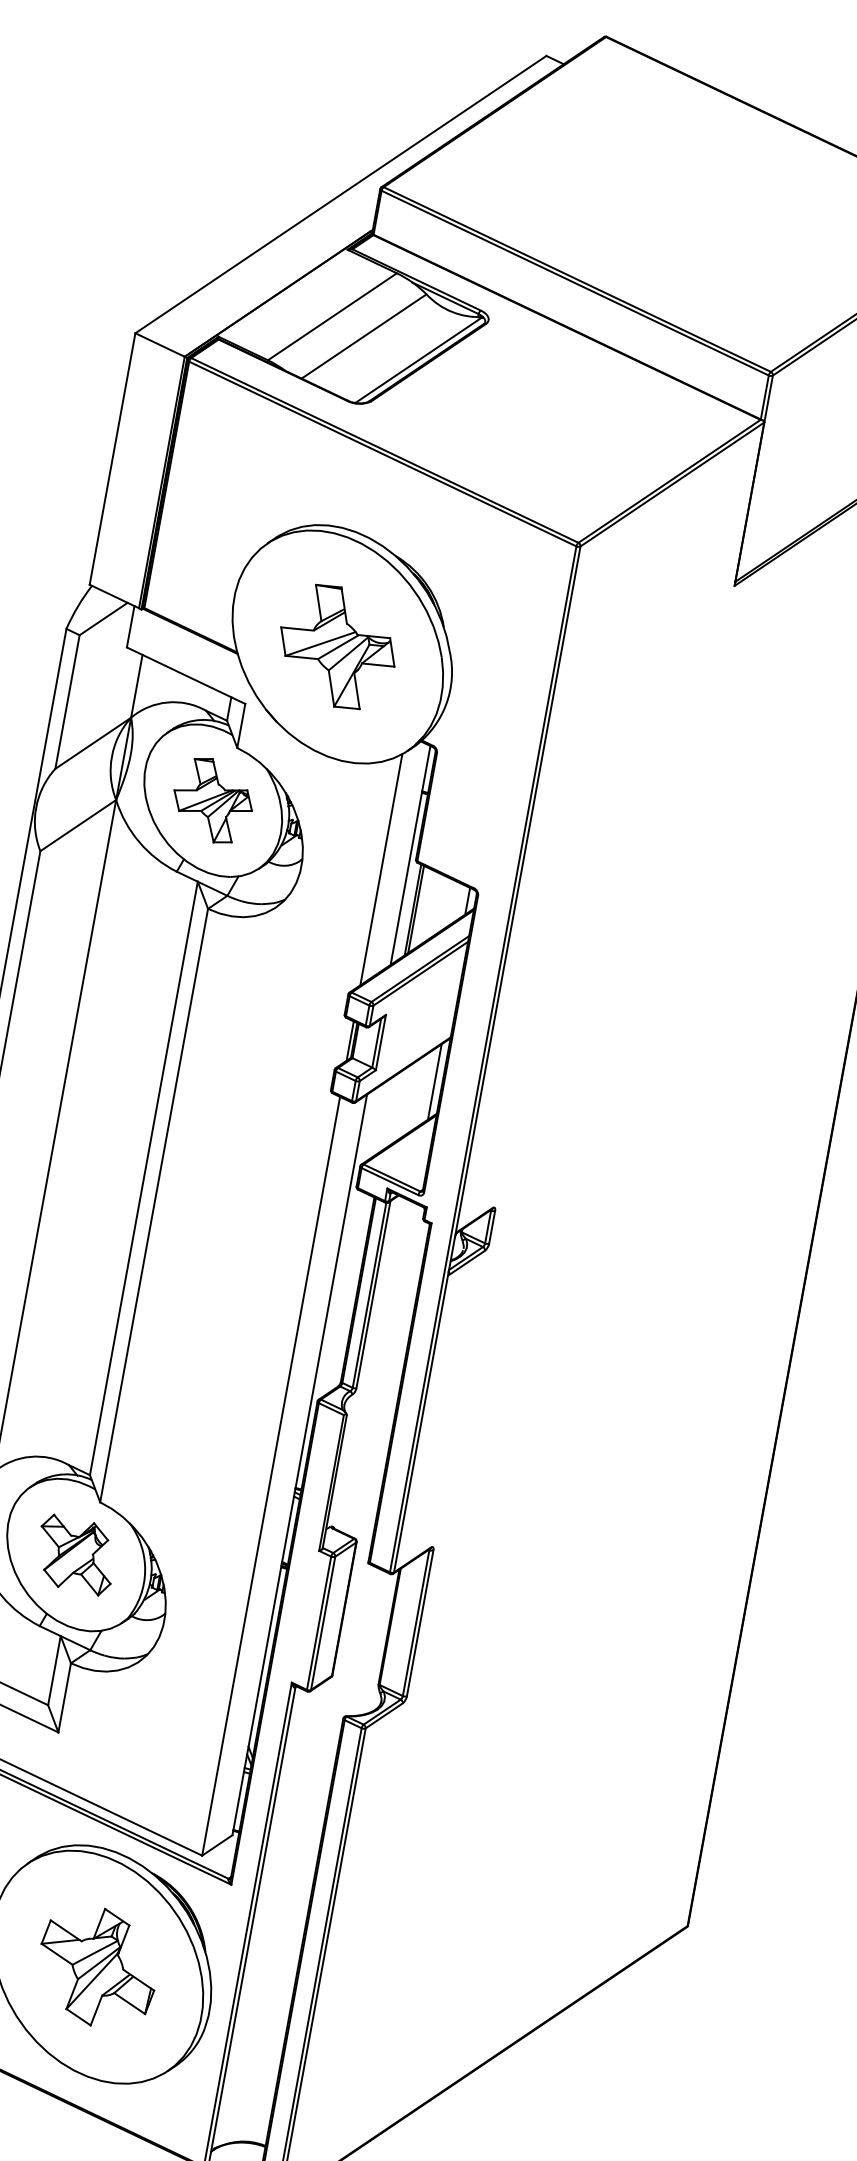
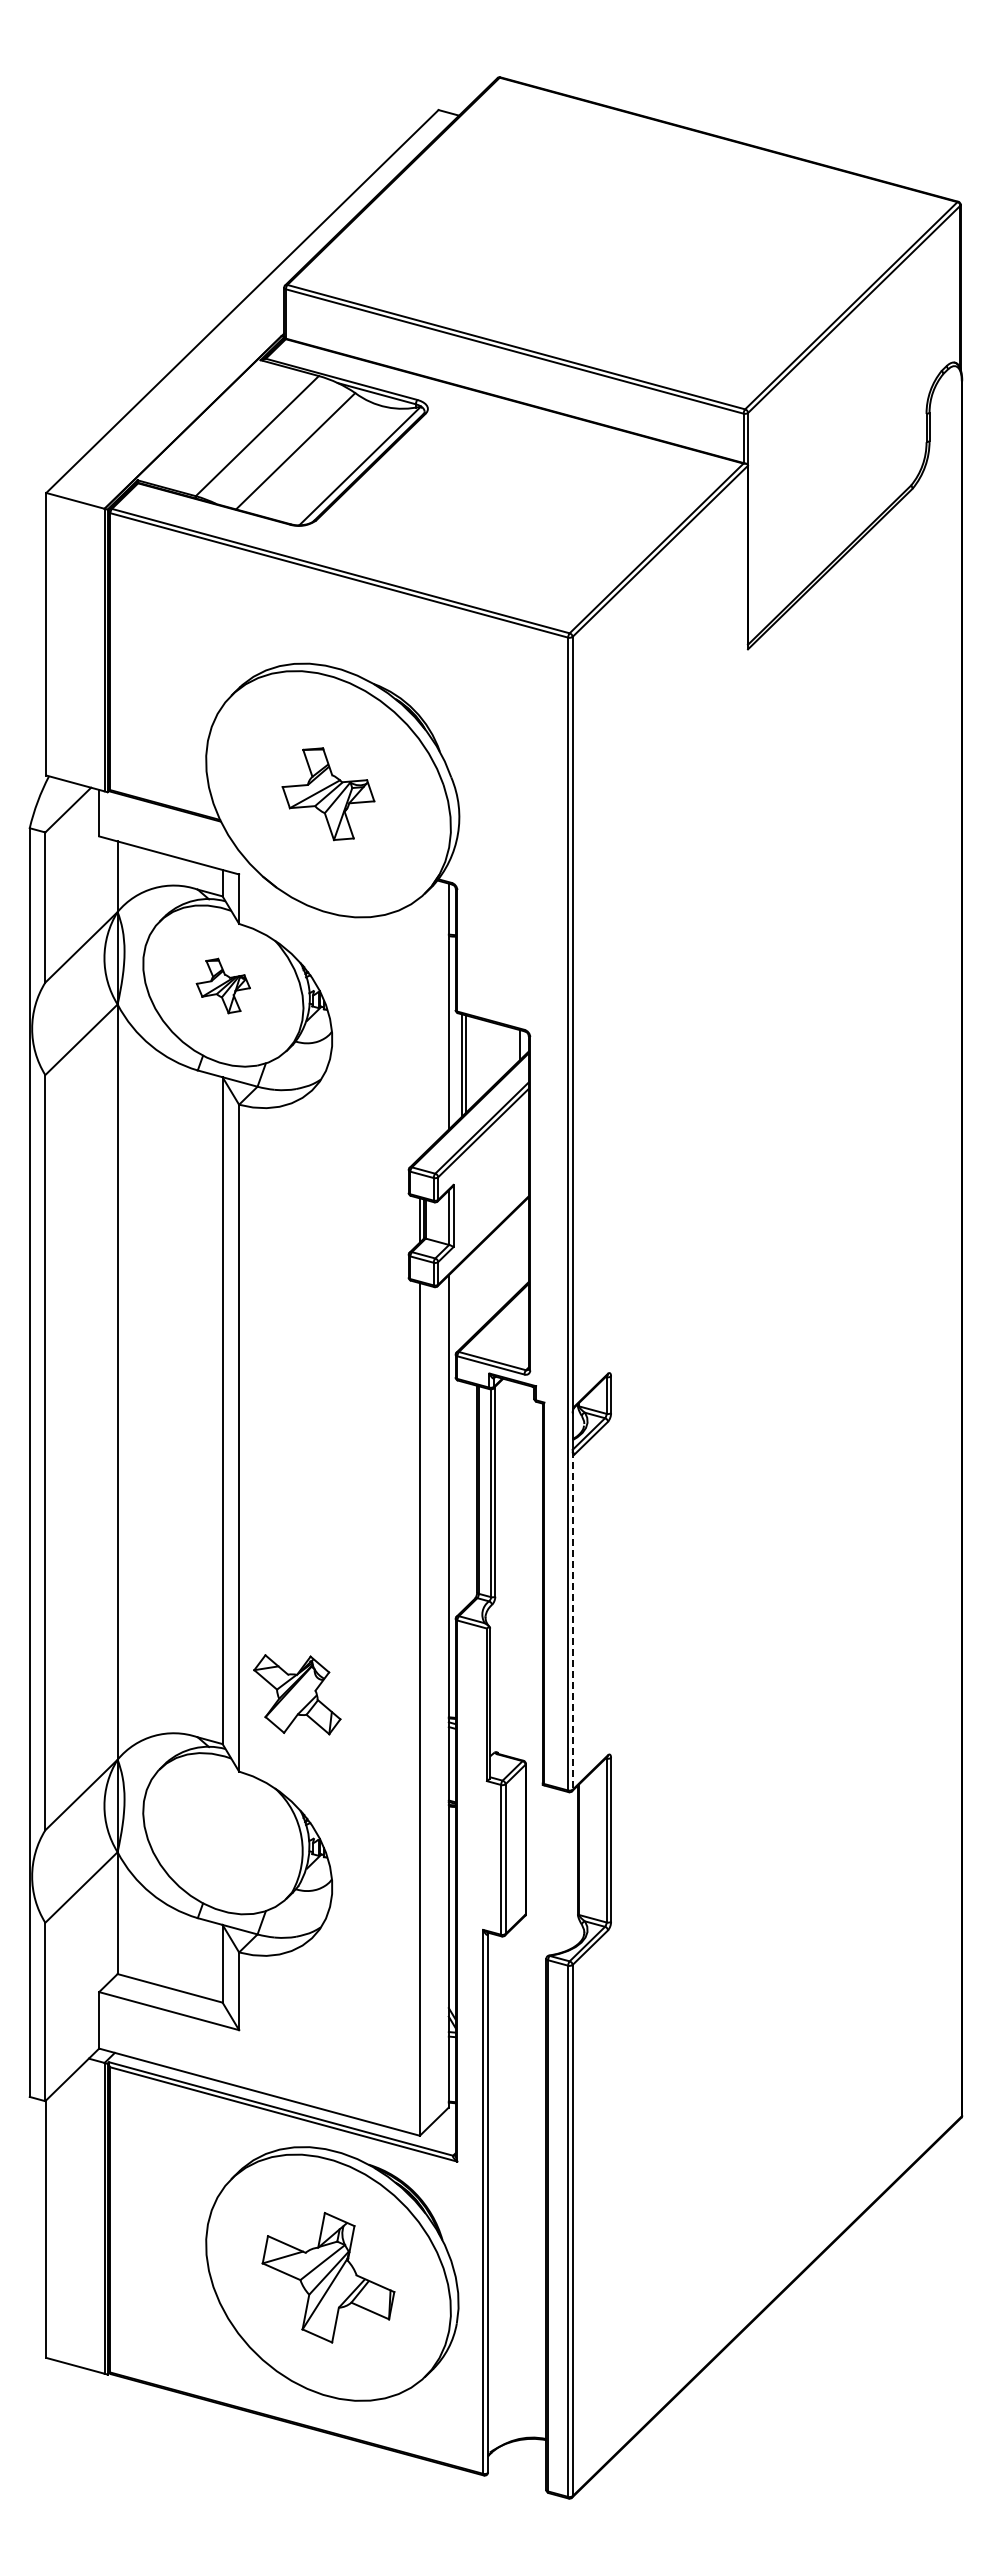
part: (337, 646) -> (328, 793), size x0.7
part: (213, 800) -> (223, 985), size x0.6
line: (381, 869) -> (419, 1027), removed
line: (435, 1081) -> (520, 1247), removed
line: (421, 1422) -> (572, 1621), solid -> dashed
part: (76, 1554) -> (297, 1694), moved

